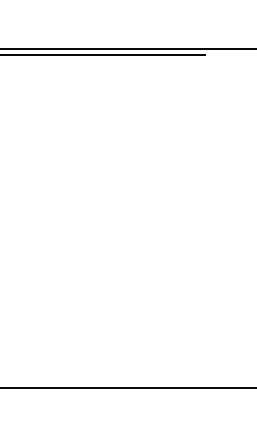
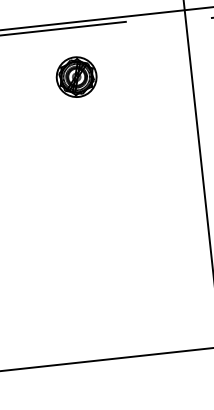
part: (149, 104) -> (76, 77), added

